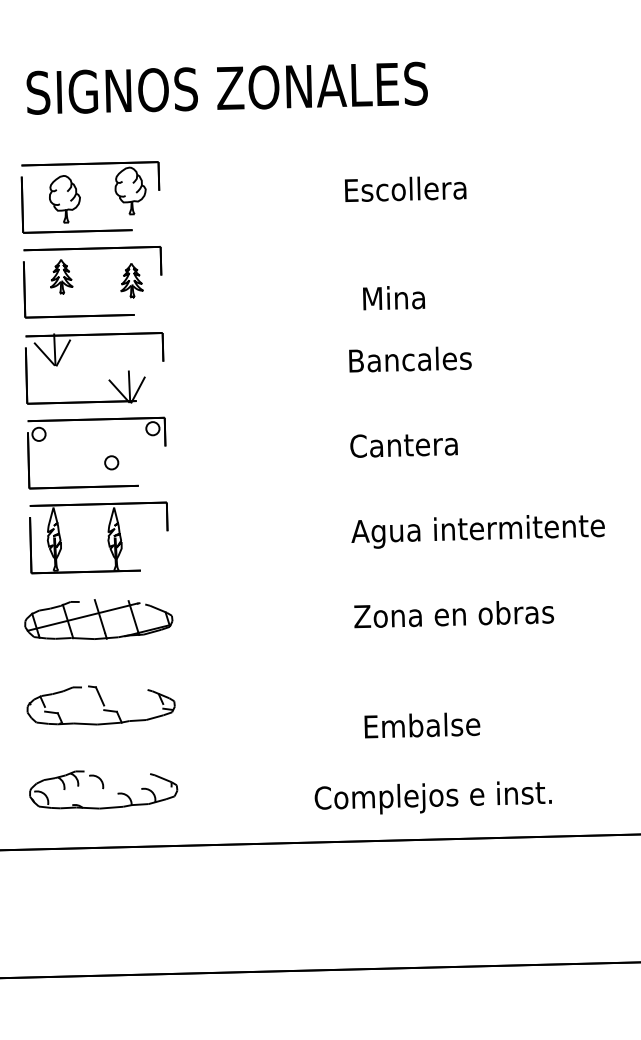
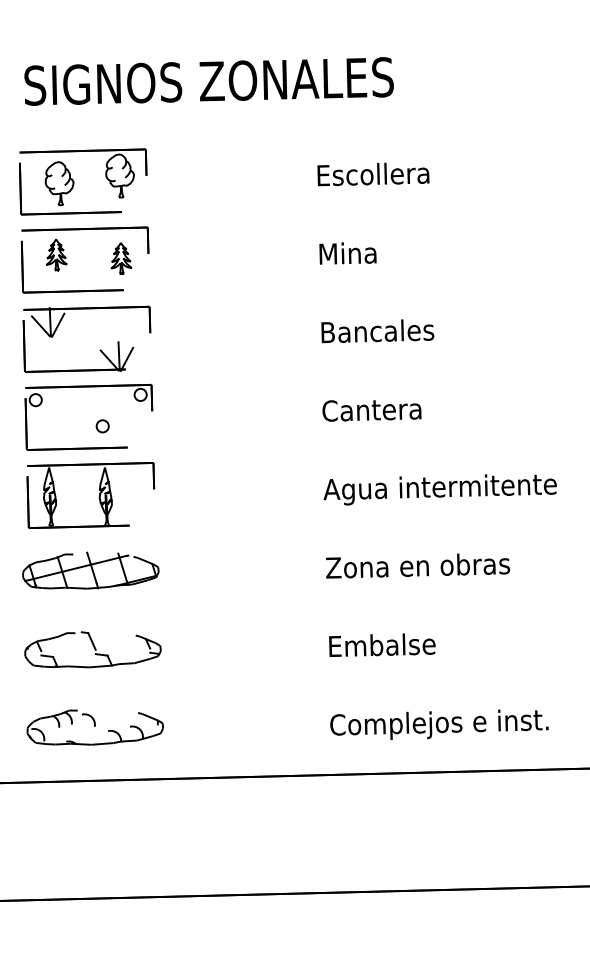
text: (394, 298) -> (348, 253), moved
text: (422, 725) -> (382, 645), moved
text: (432, 797) -> (438, 724), moved

